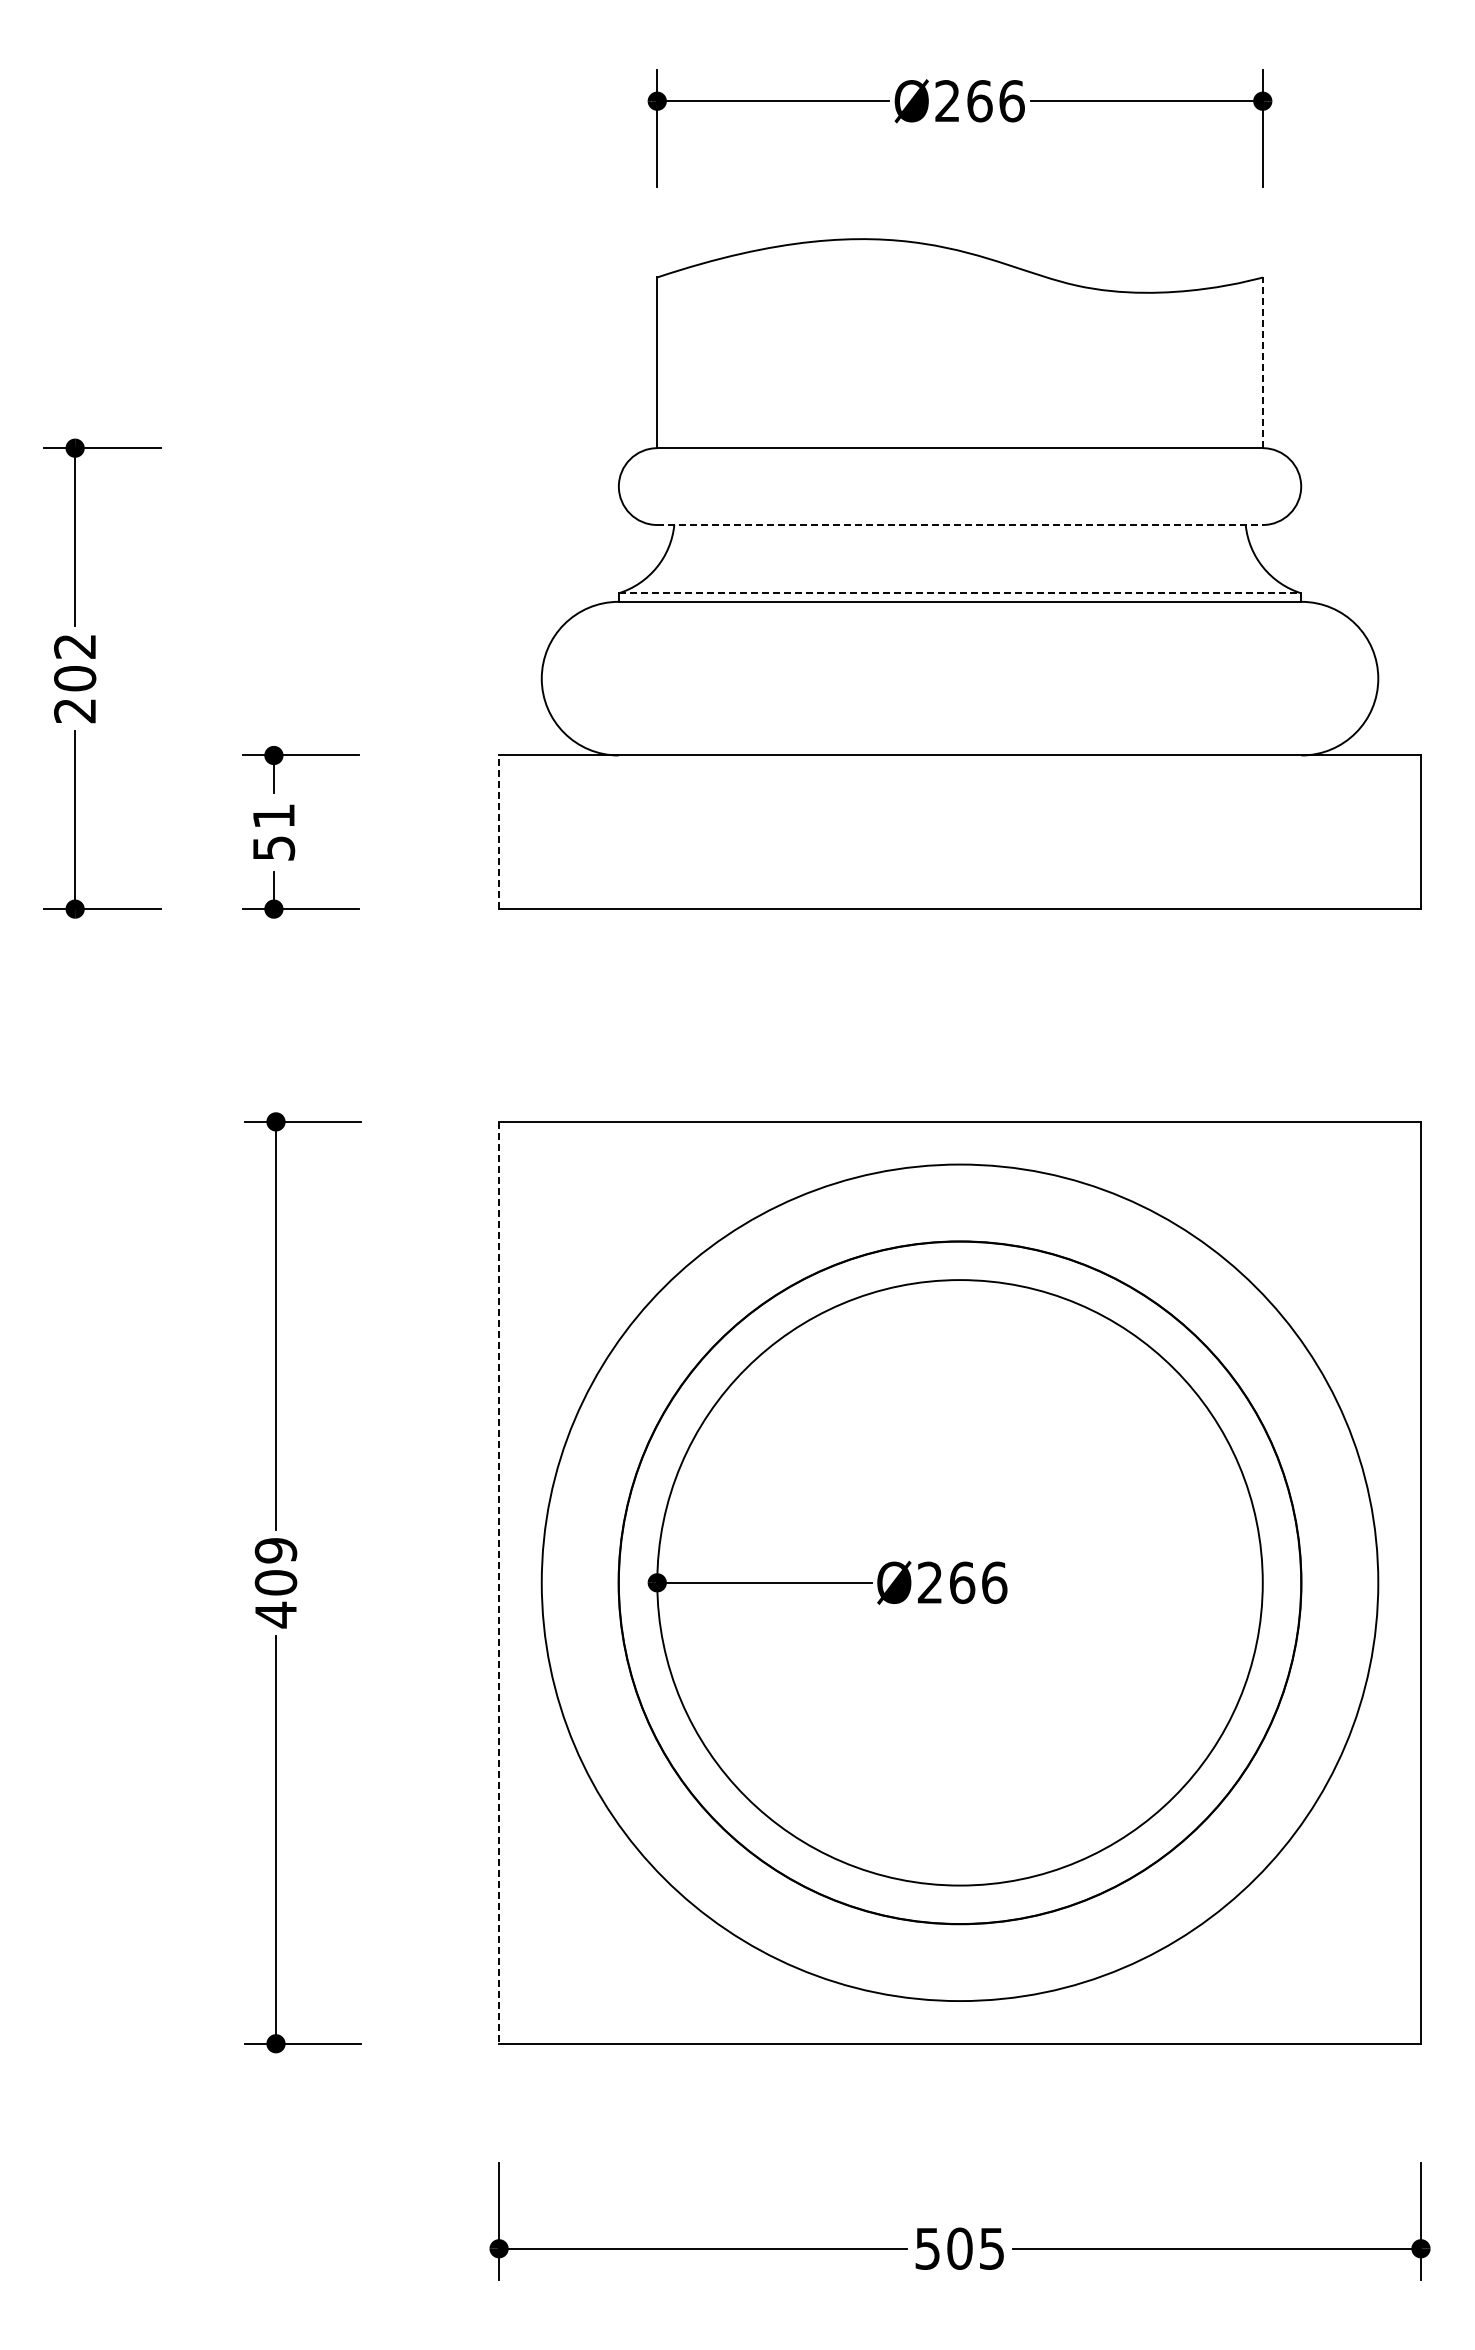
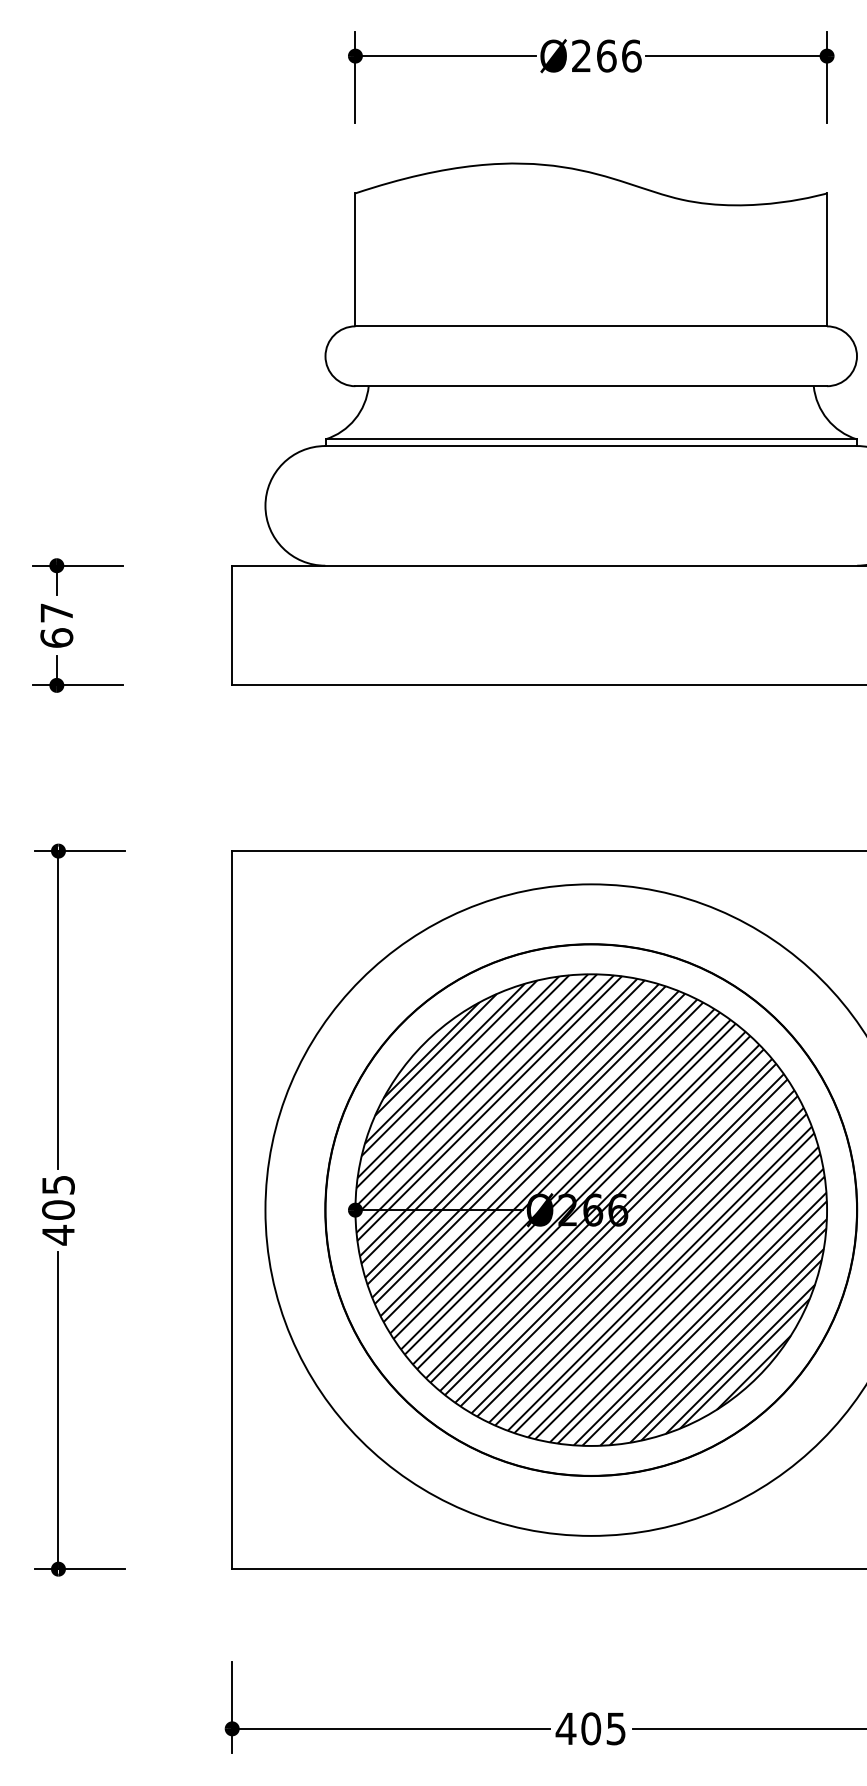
line: (1262, 362) -> (826, 259), dashed -> solid
line: (960, 525) -> (591, 386), dashed -> solid
line: (960, 593) -> (591, 439), dashed -> solid
text: (273, 832) -> (56, 625), 51 -> 67
line: (499, 832) -> (232, 625), dashed -> solid
text: (275, 1550) -> (58, 1184), 409 -> 405
line: (499, 1582) -> (232, 1209), dashed -> solid
hatch: (959, 1582) -> (590, 1209), added
text: (927, 2248) -> (565, 1728), 505 -> 405

